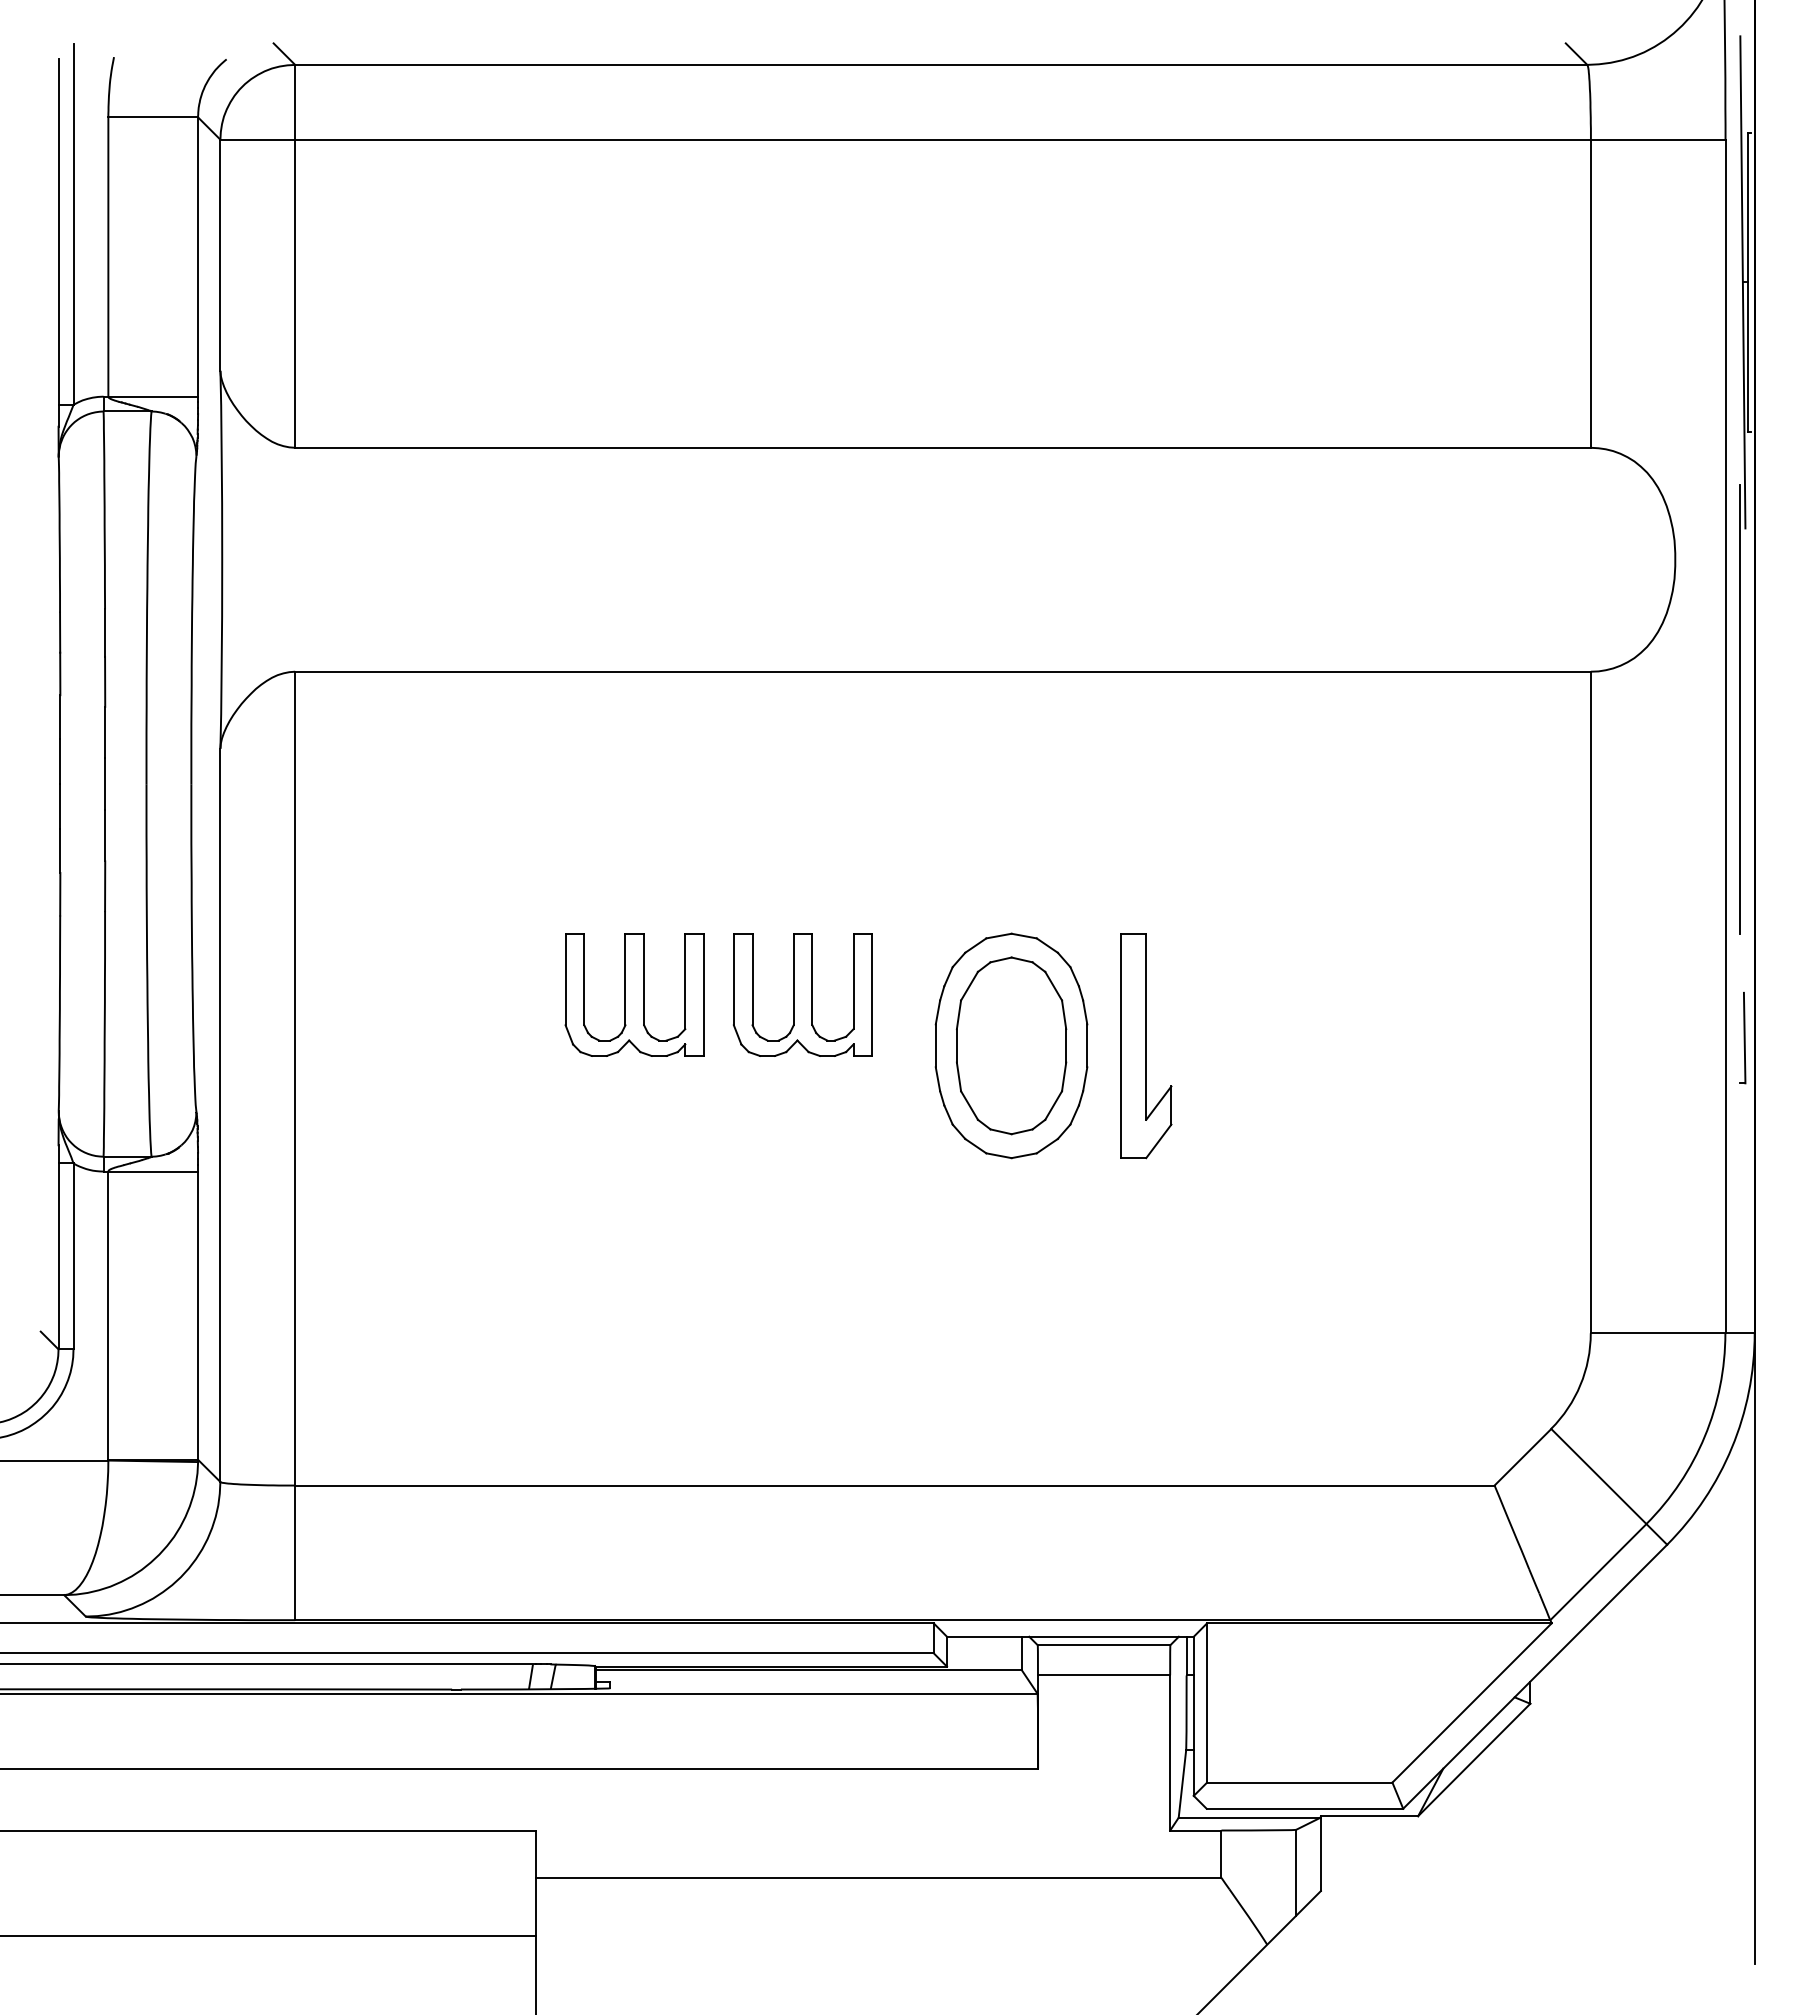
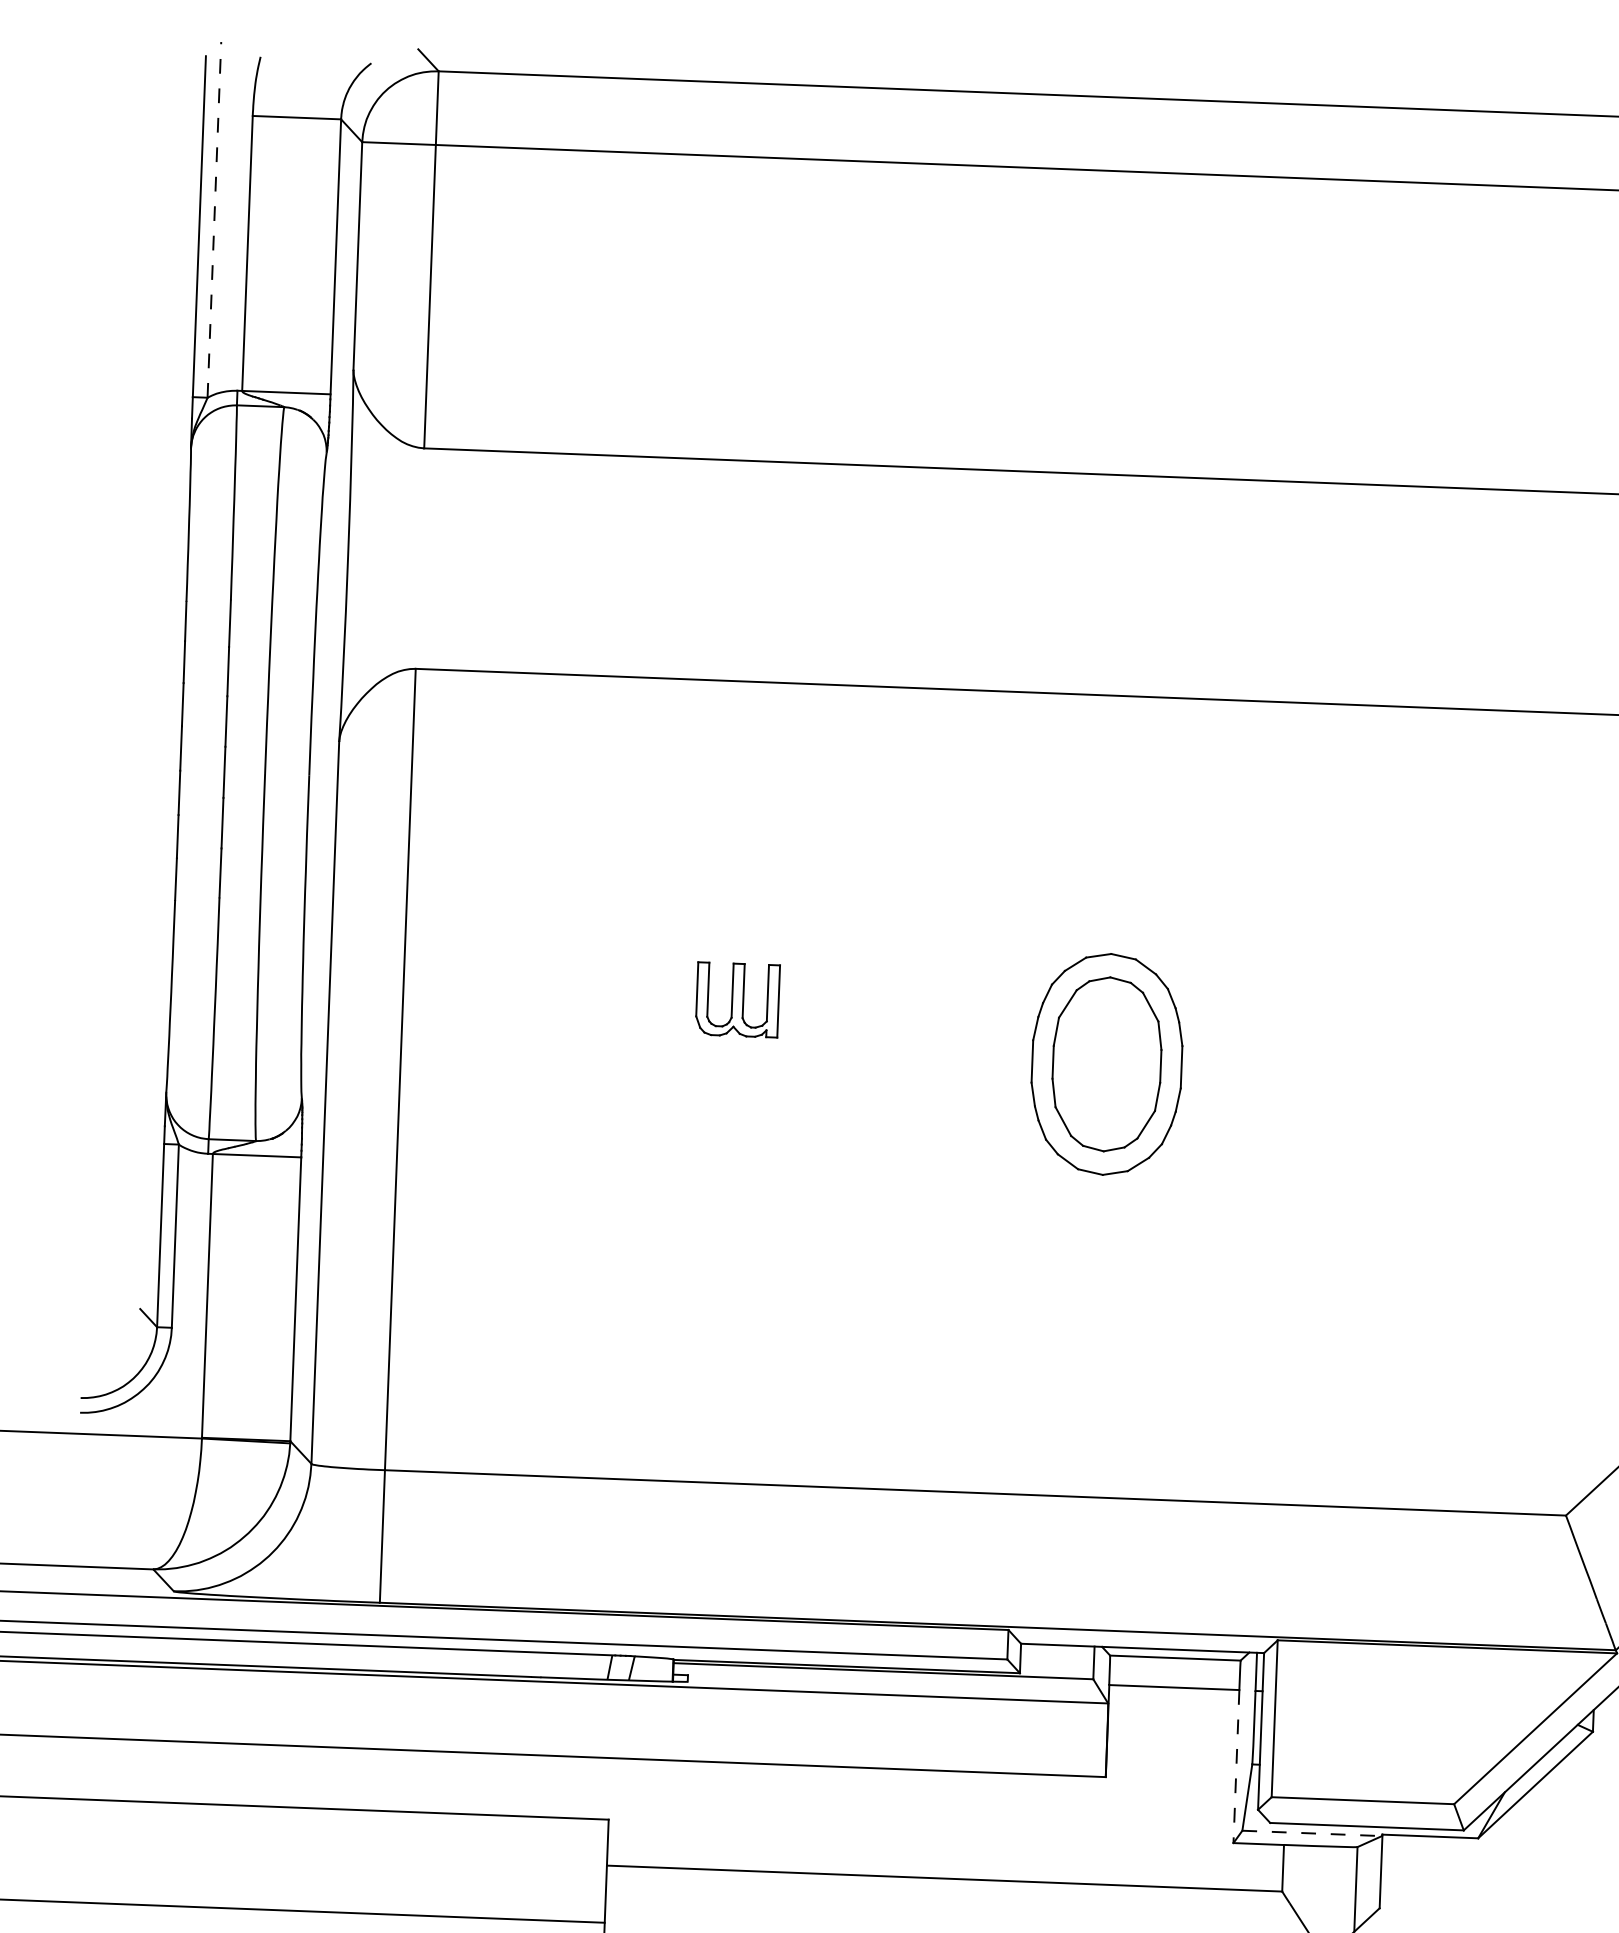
line: (73, 224) -> (214, 220), solid -> dashed
part: (634, 994) -> (737, 999), size x0.6
part: (802, 994) -> (903, 1005), removed
part: (1146, 1046) -> (1239, 1070), removed
line: (1170, 1752) -> (1236, 1766), solid -> dashed
line: (1249, 1817) -> (1312, 1833), solid -> dashed

